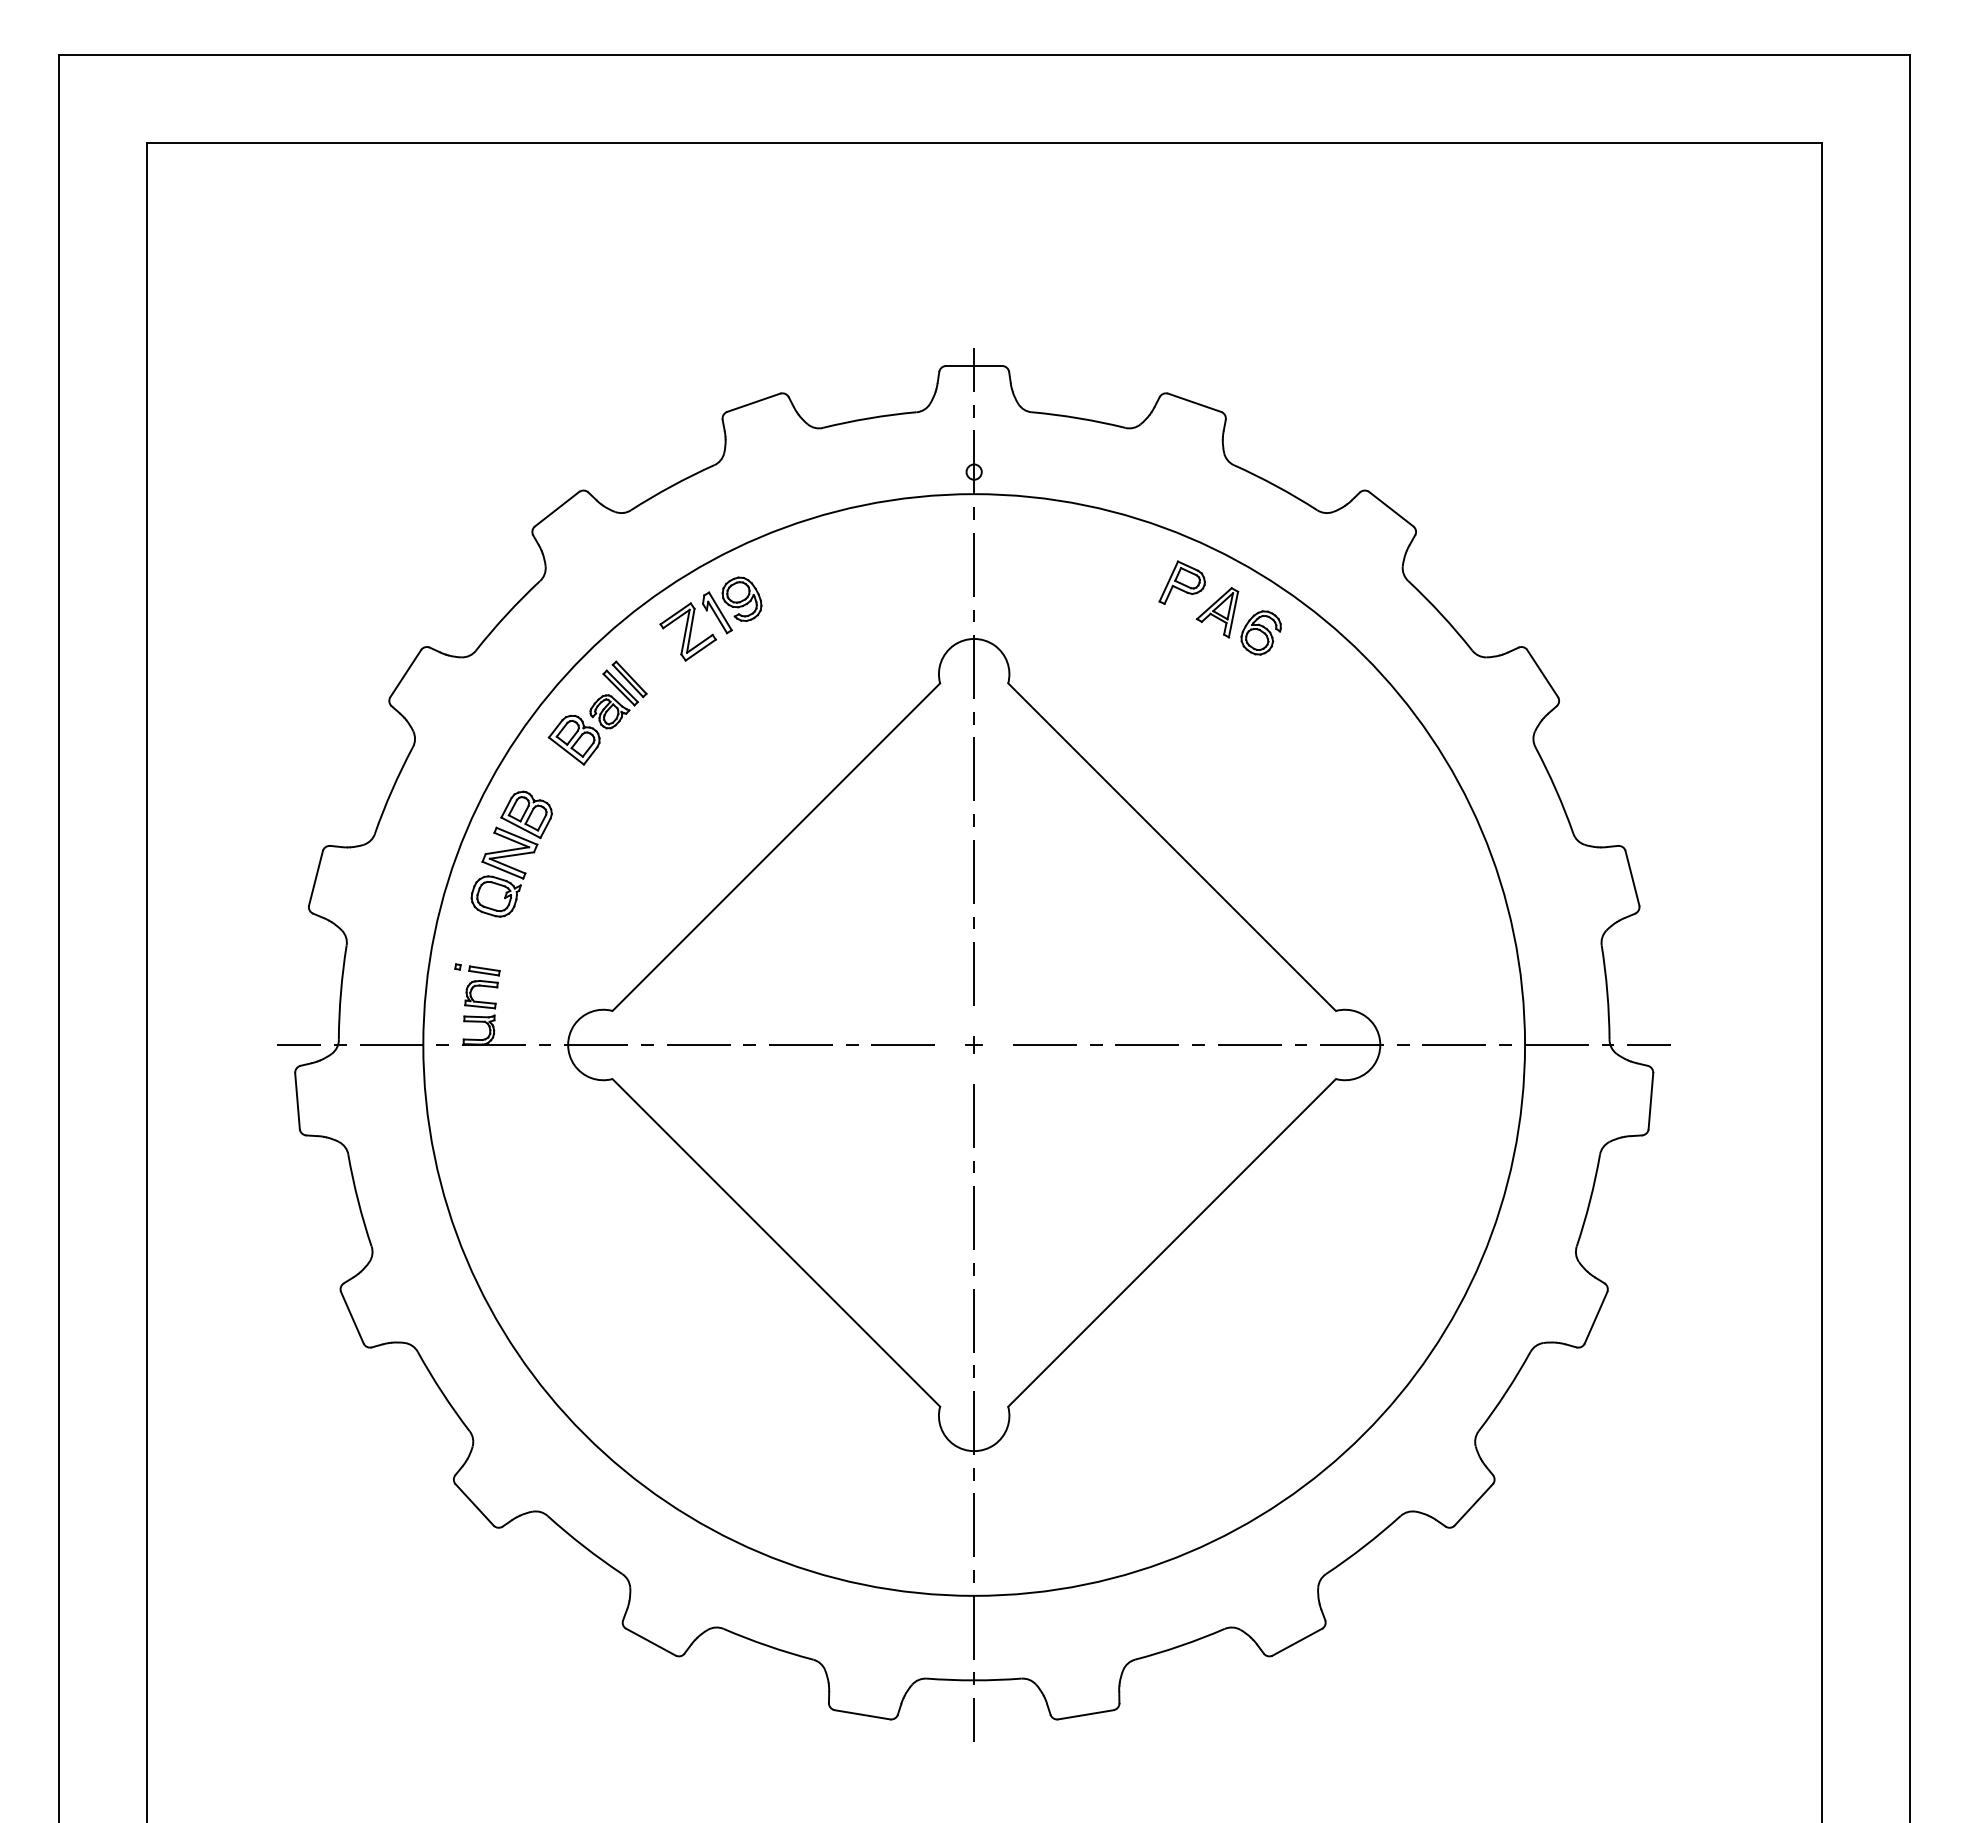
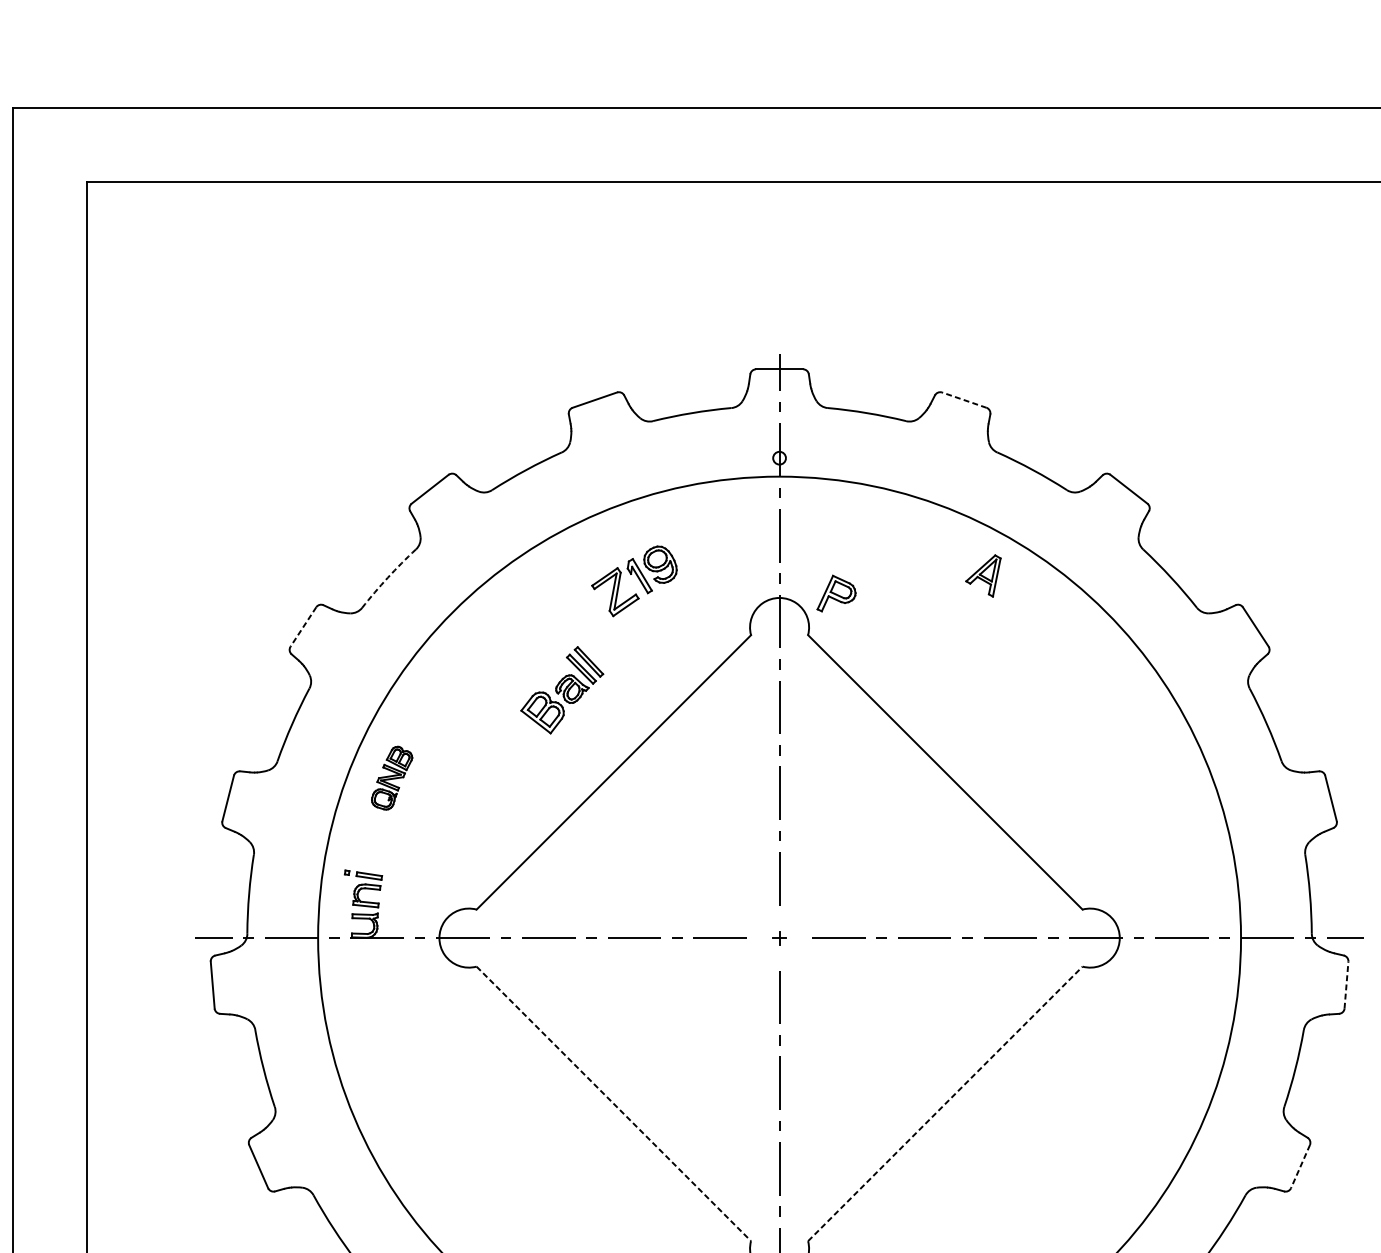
line: (1194, 402) -> (964, 399), solid -> dashed
part: (1181, 582) -> (835, 593), moved
arc: (506, 614) -> (387, 577), solid -> dashed
part: (710, 618) -> (634, 580), moved
part: (1260, 632) -> (1019, 592), removed
line: (405, 674) -> (303, 627), solid -> dashed
part: (597, 712) -> (562, 689), moved
part: (511, 853) -> (391, 777), size x0.6
line: (1650, 1100) -> (1346, 984), solid -> dashed
line: (776, 1242) -> (613, 1103), solid -> dashed
line: (1172, 1242) -> (945, 1103), solid -> dashed
line: (1595, 1318) -> (1300, 1167), solid -> dashed

